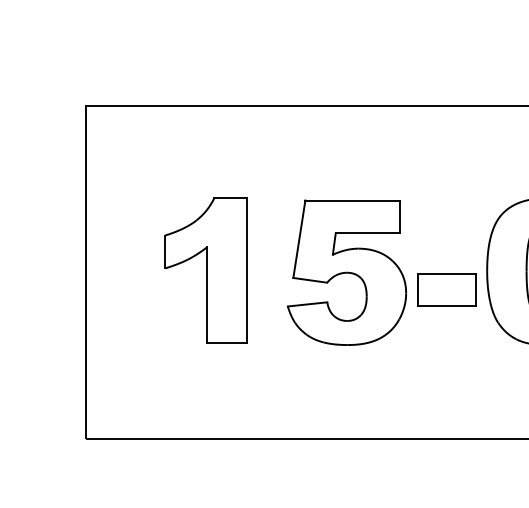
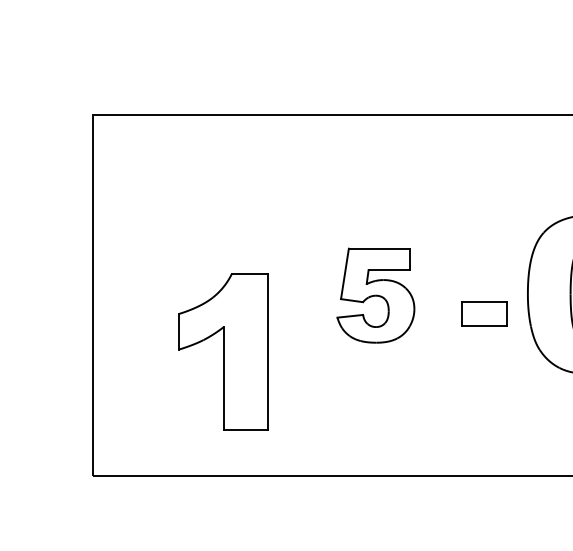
part: (205, 270) -> (222, 351), moved
part: (346, 272) -> (375, 295), size x0.6
part: (446, 289) -> (483, 313), size x0.7

